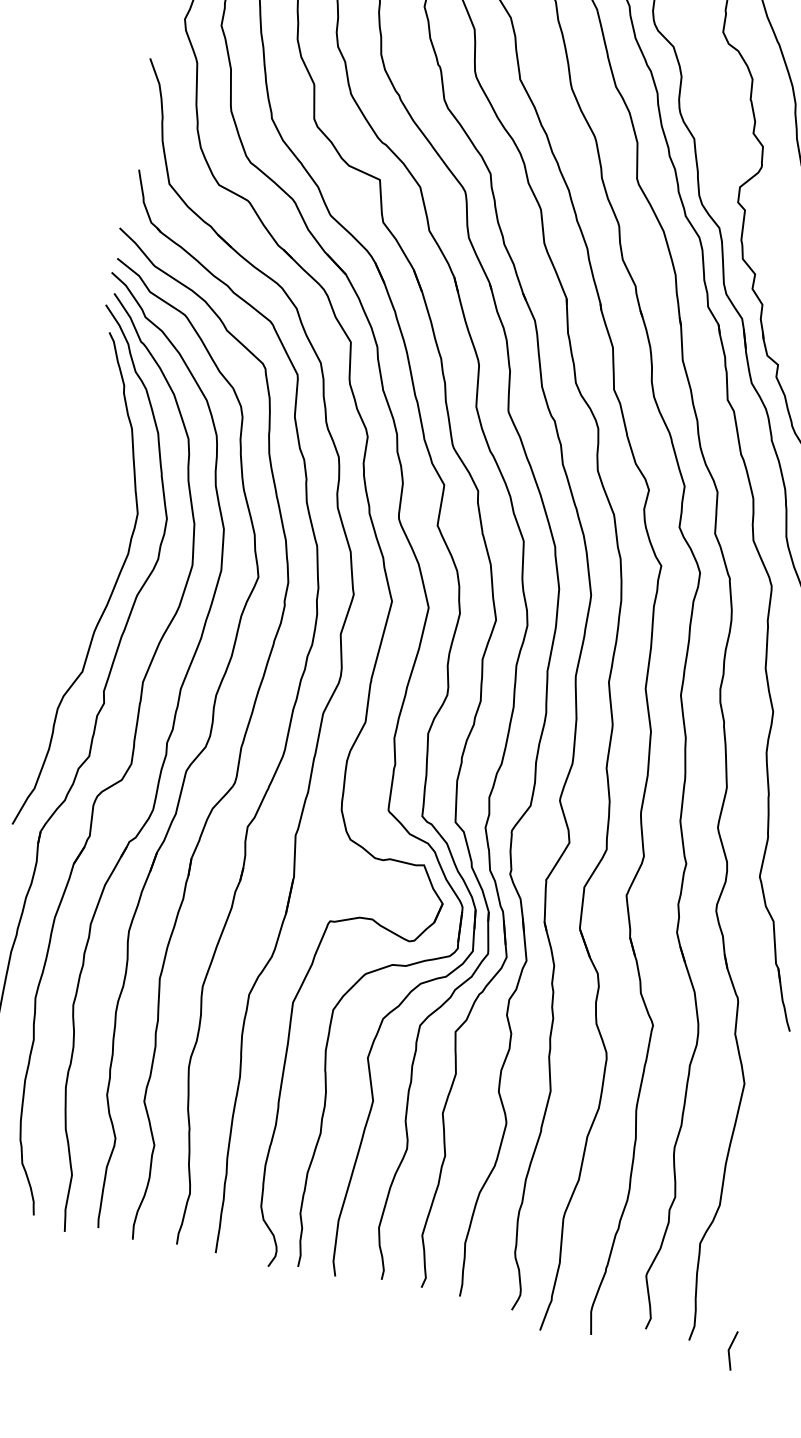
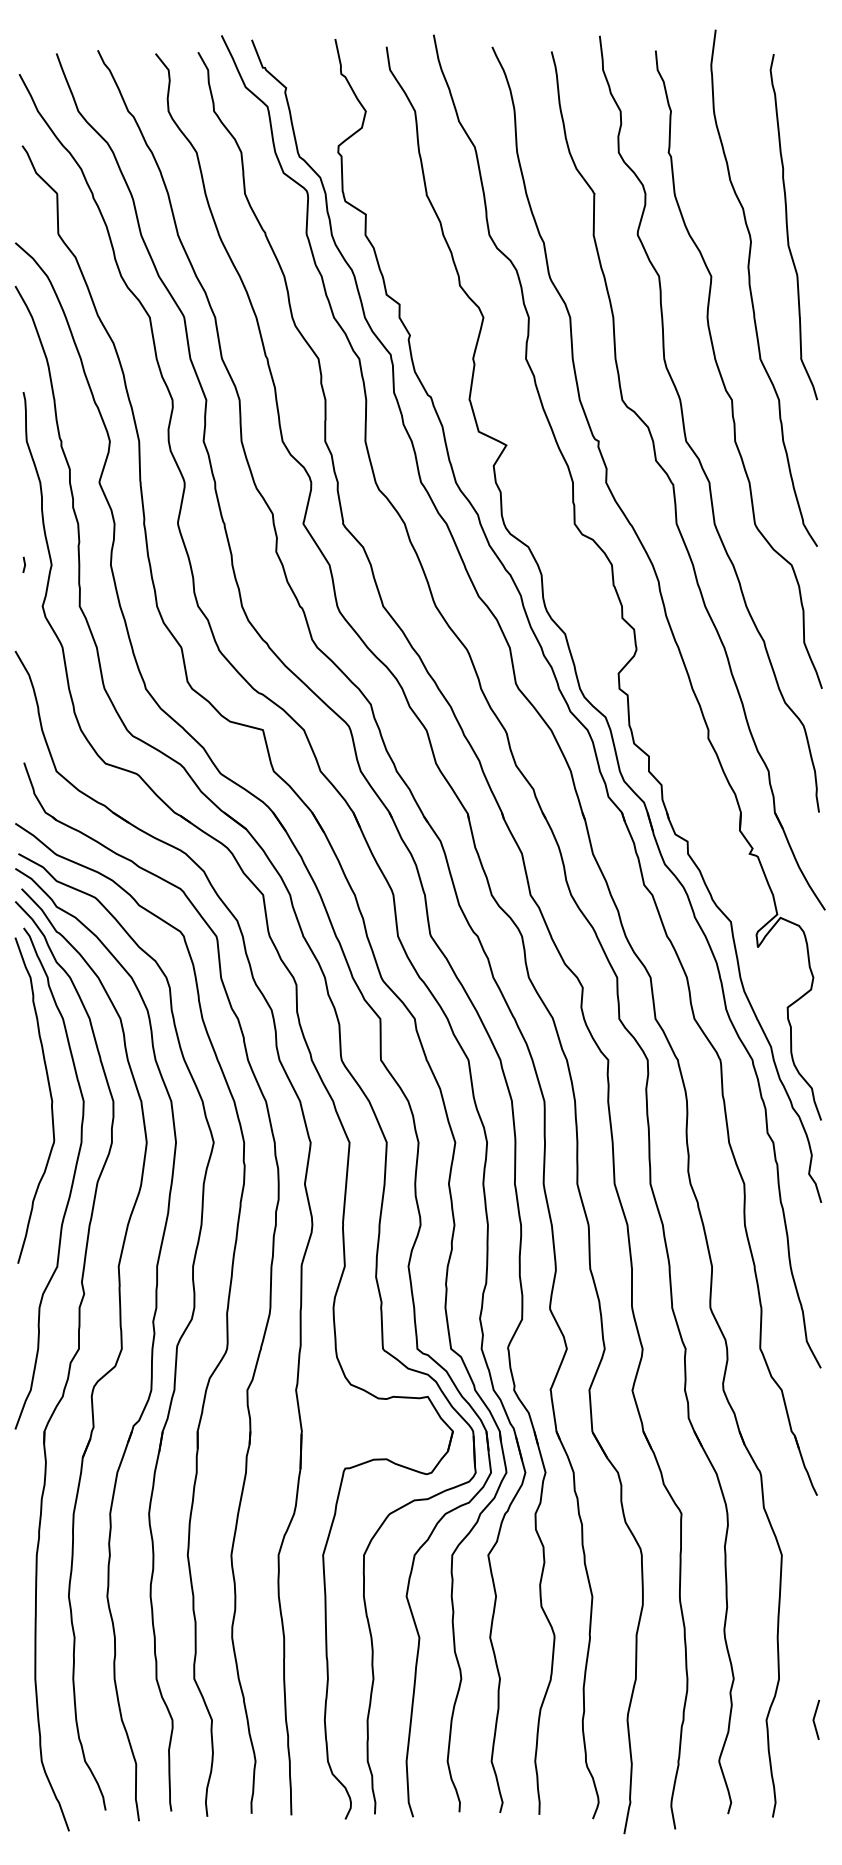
curve: (105, 504) -> (50, 1098), added
line: (729, 1349) -> (814, 1719), moved

